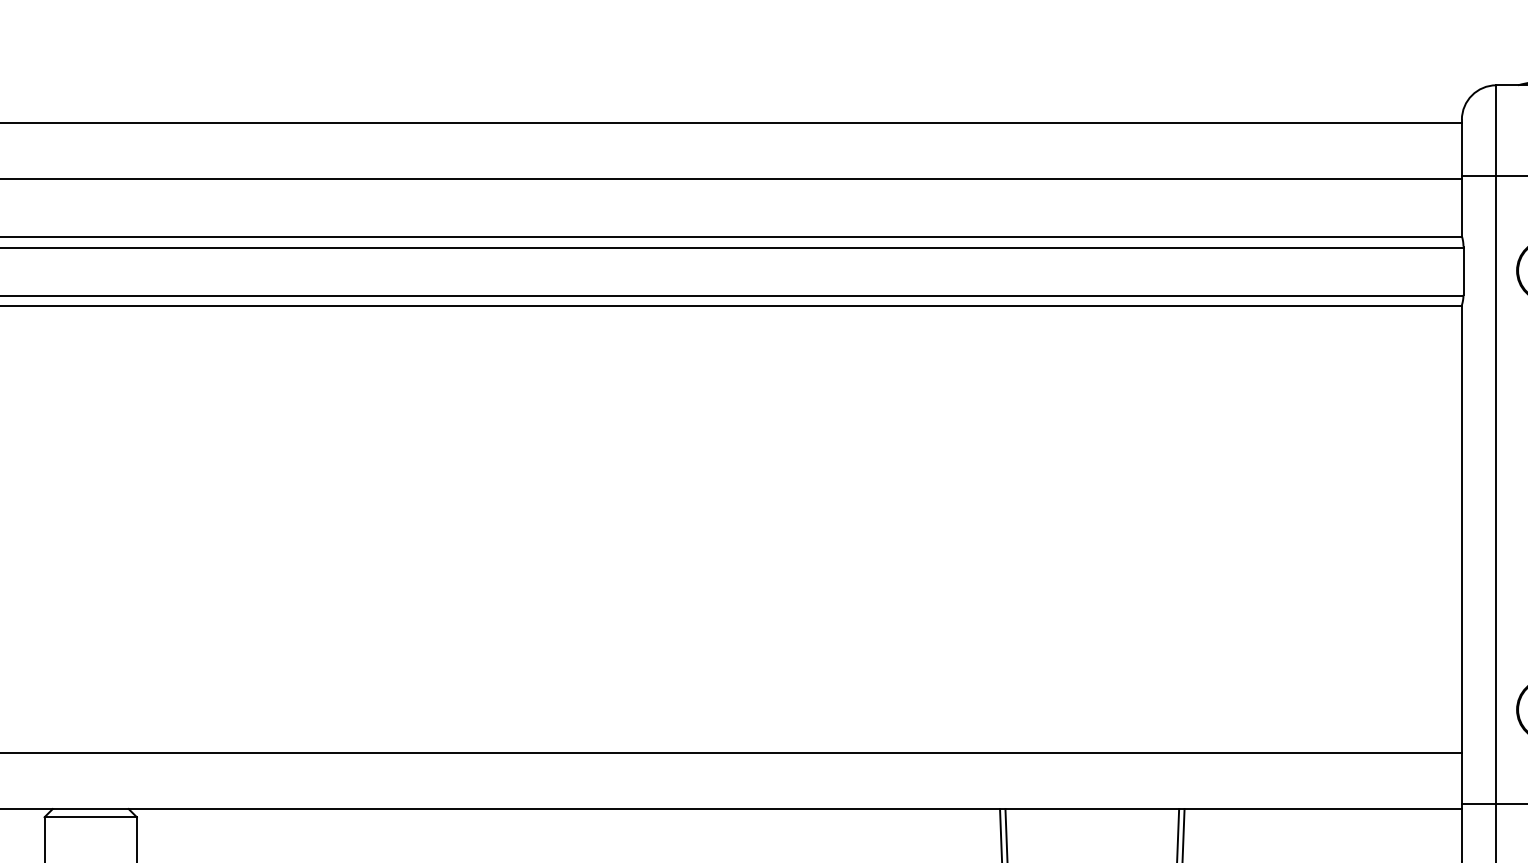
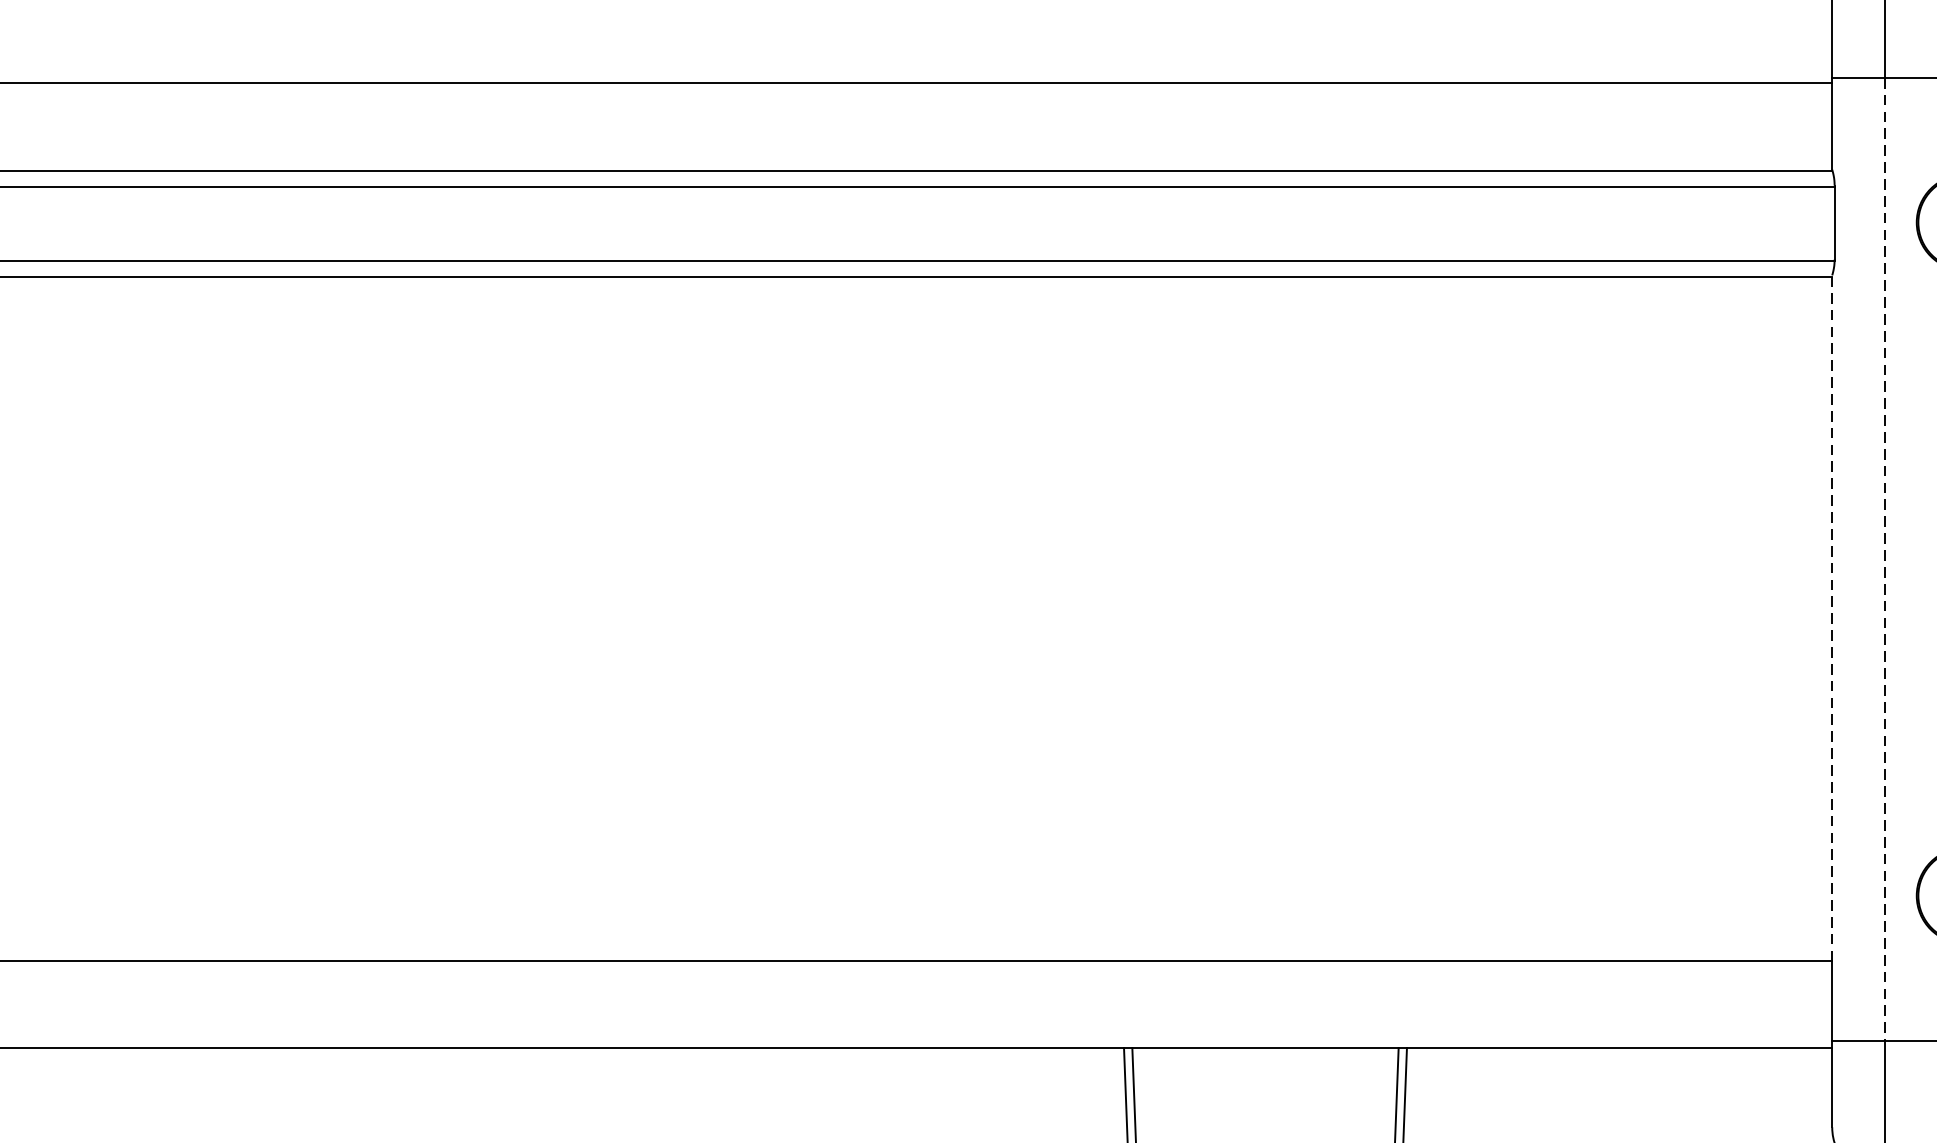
line: (1496, 490) -> (1885, 559), solid -> dashed
line: (1461, 528) -> (1831, 617), solid -> dashed

